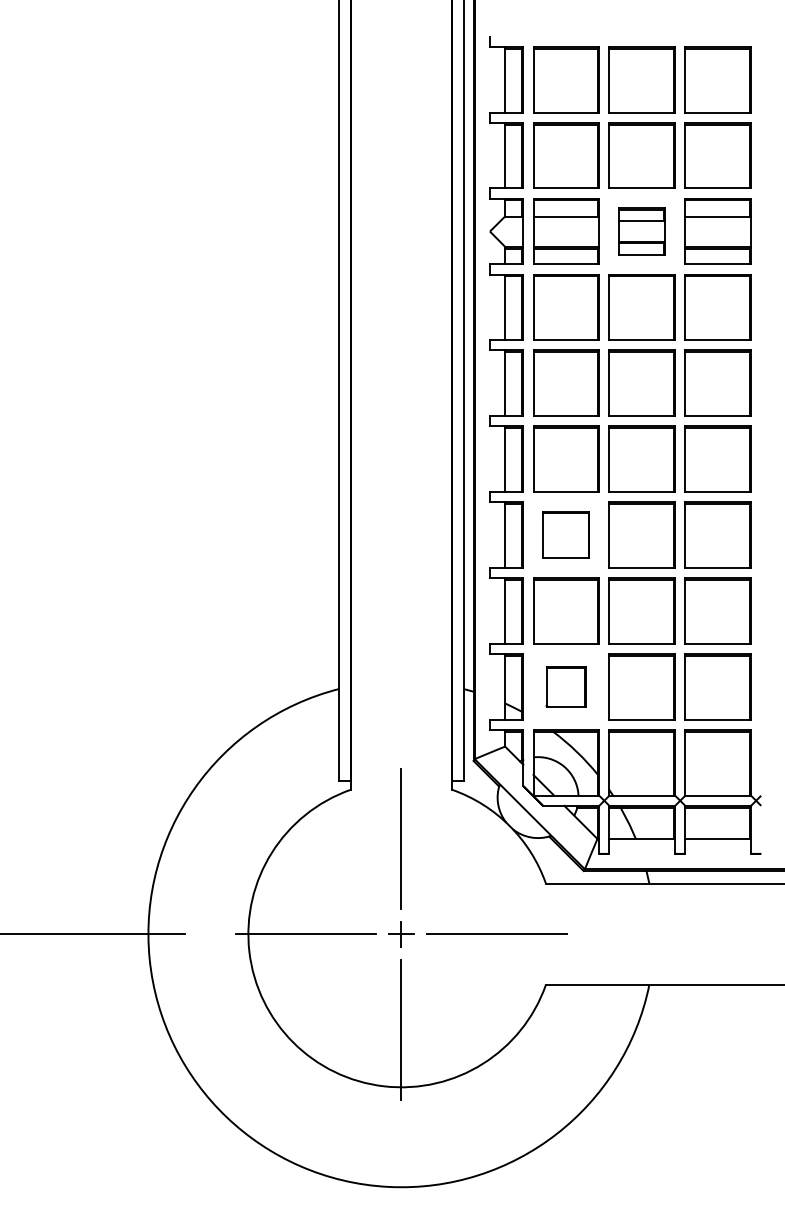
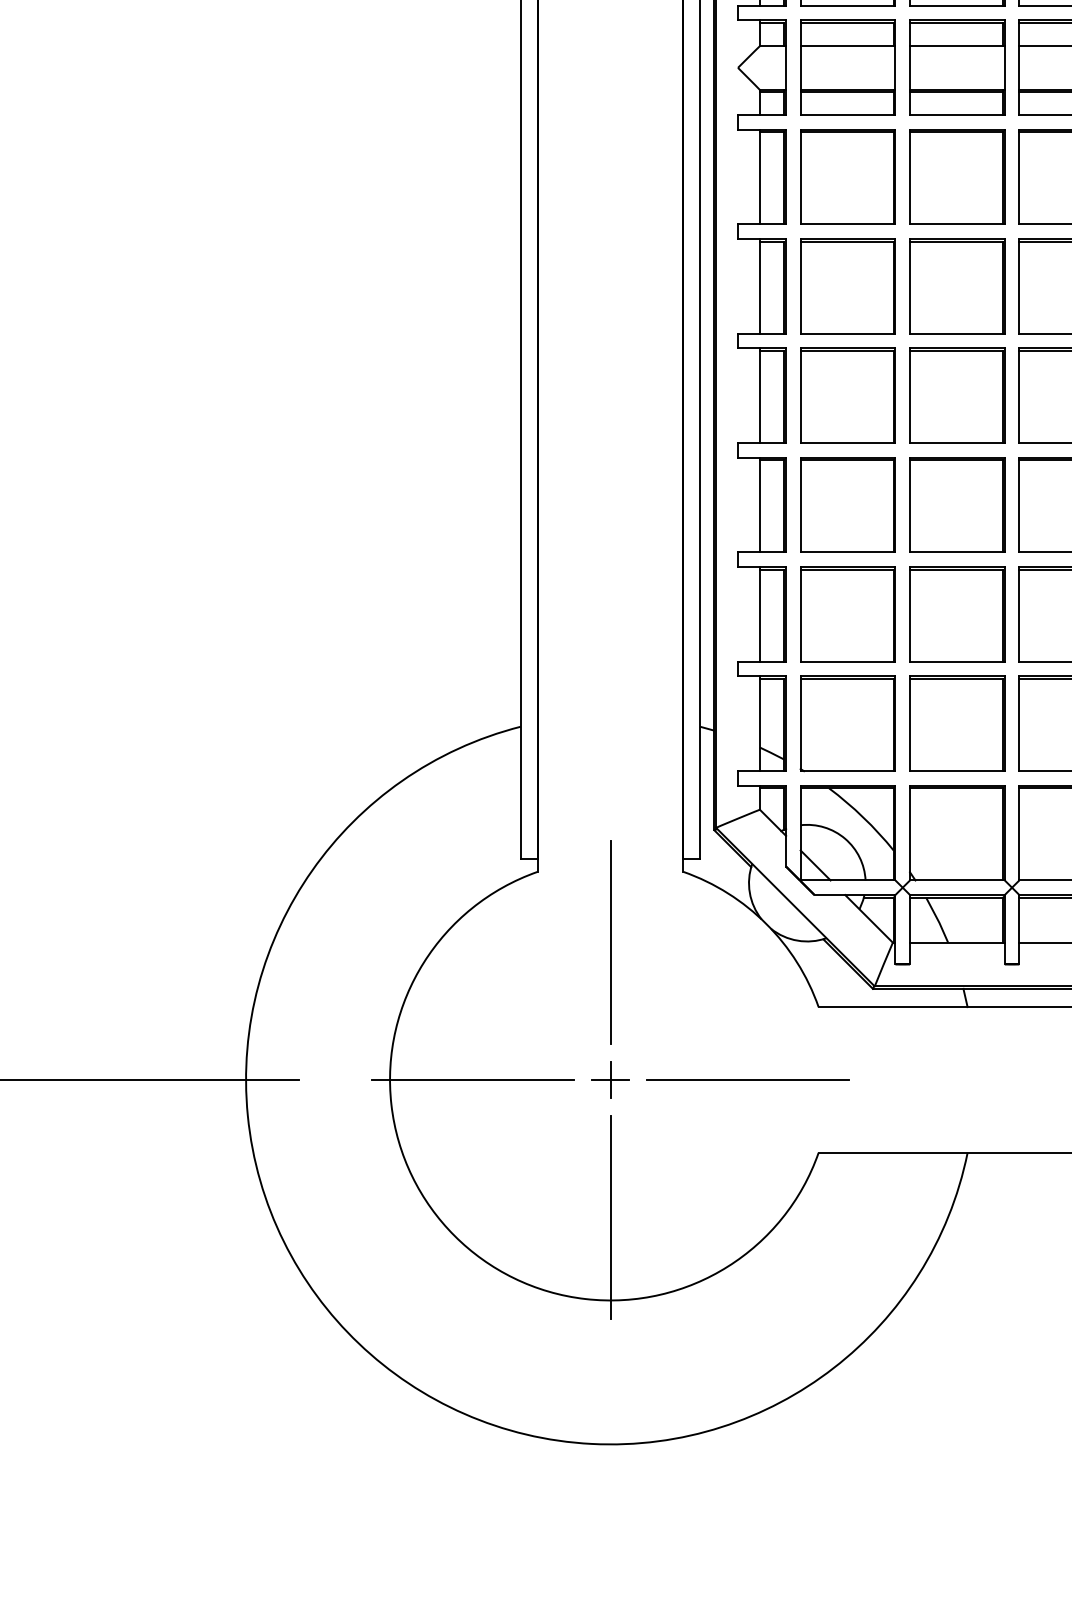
part: (641, 231) -> (956, 67), size x1.43
part: (566, 534) -> (848, 504), size x1.43
part: (565, 686) -> (846, 723), size x1.67

